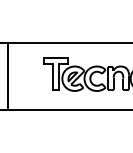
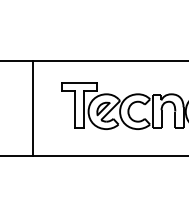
line: (8, 76) -> (32, 108), moved

